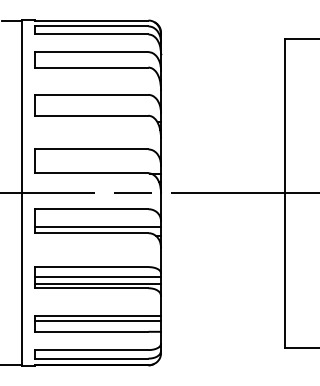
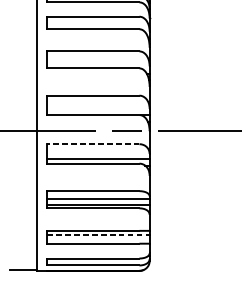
line: (91, 209) -> (93, 144), solid -> dashed
line: (98, 321) -> (98, 235), solid -> dashed

